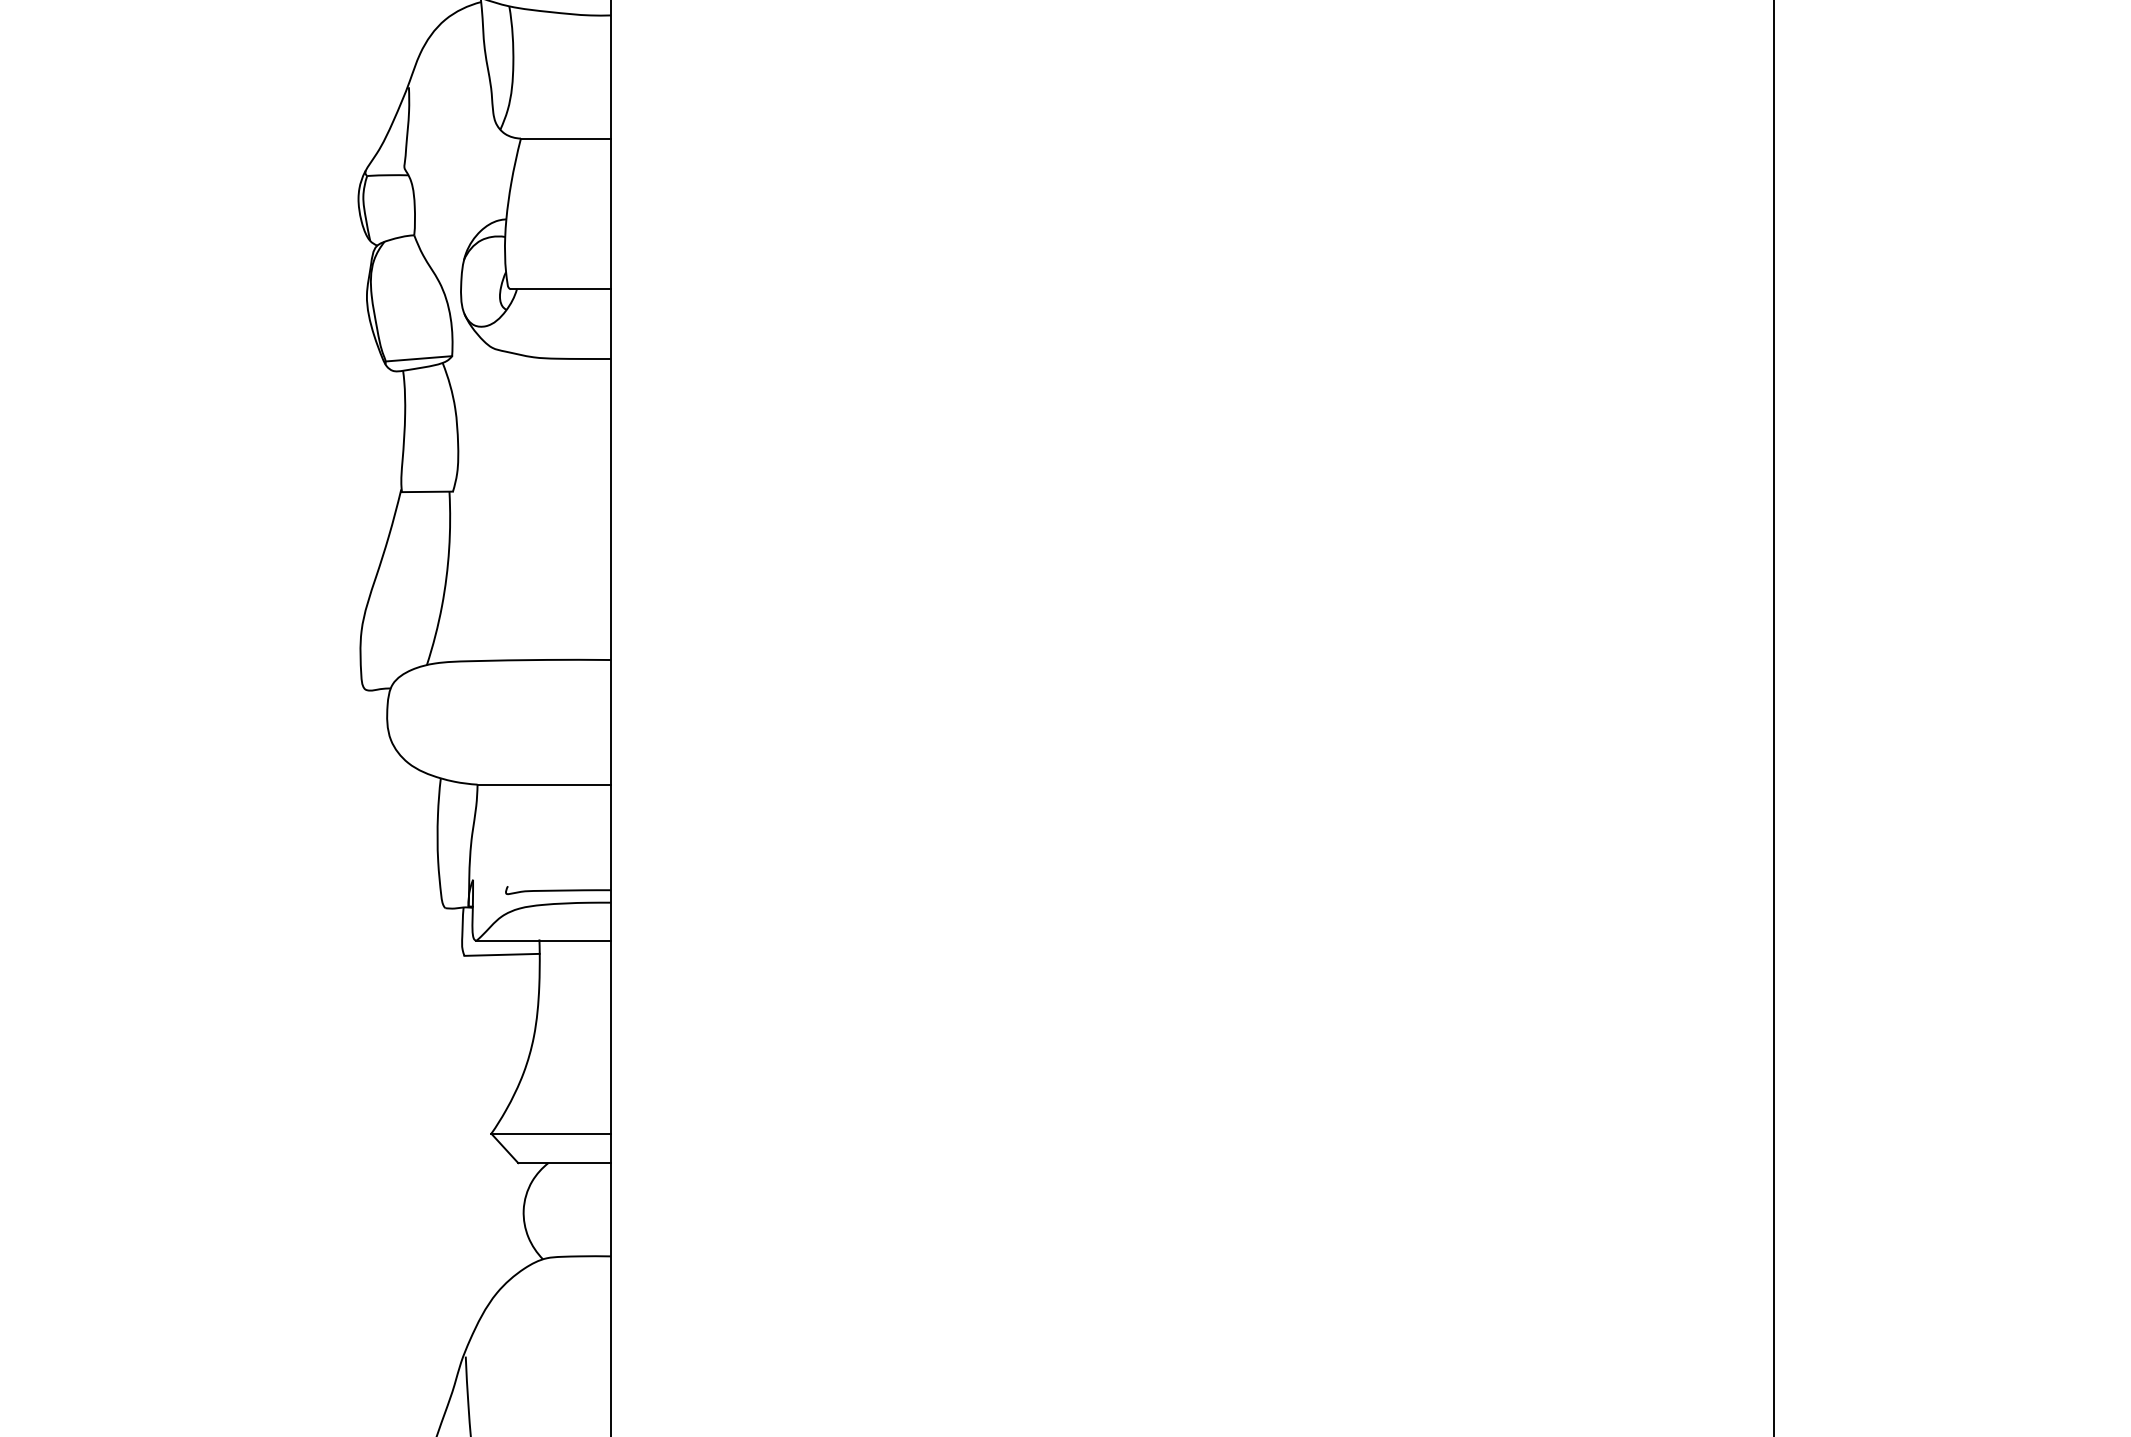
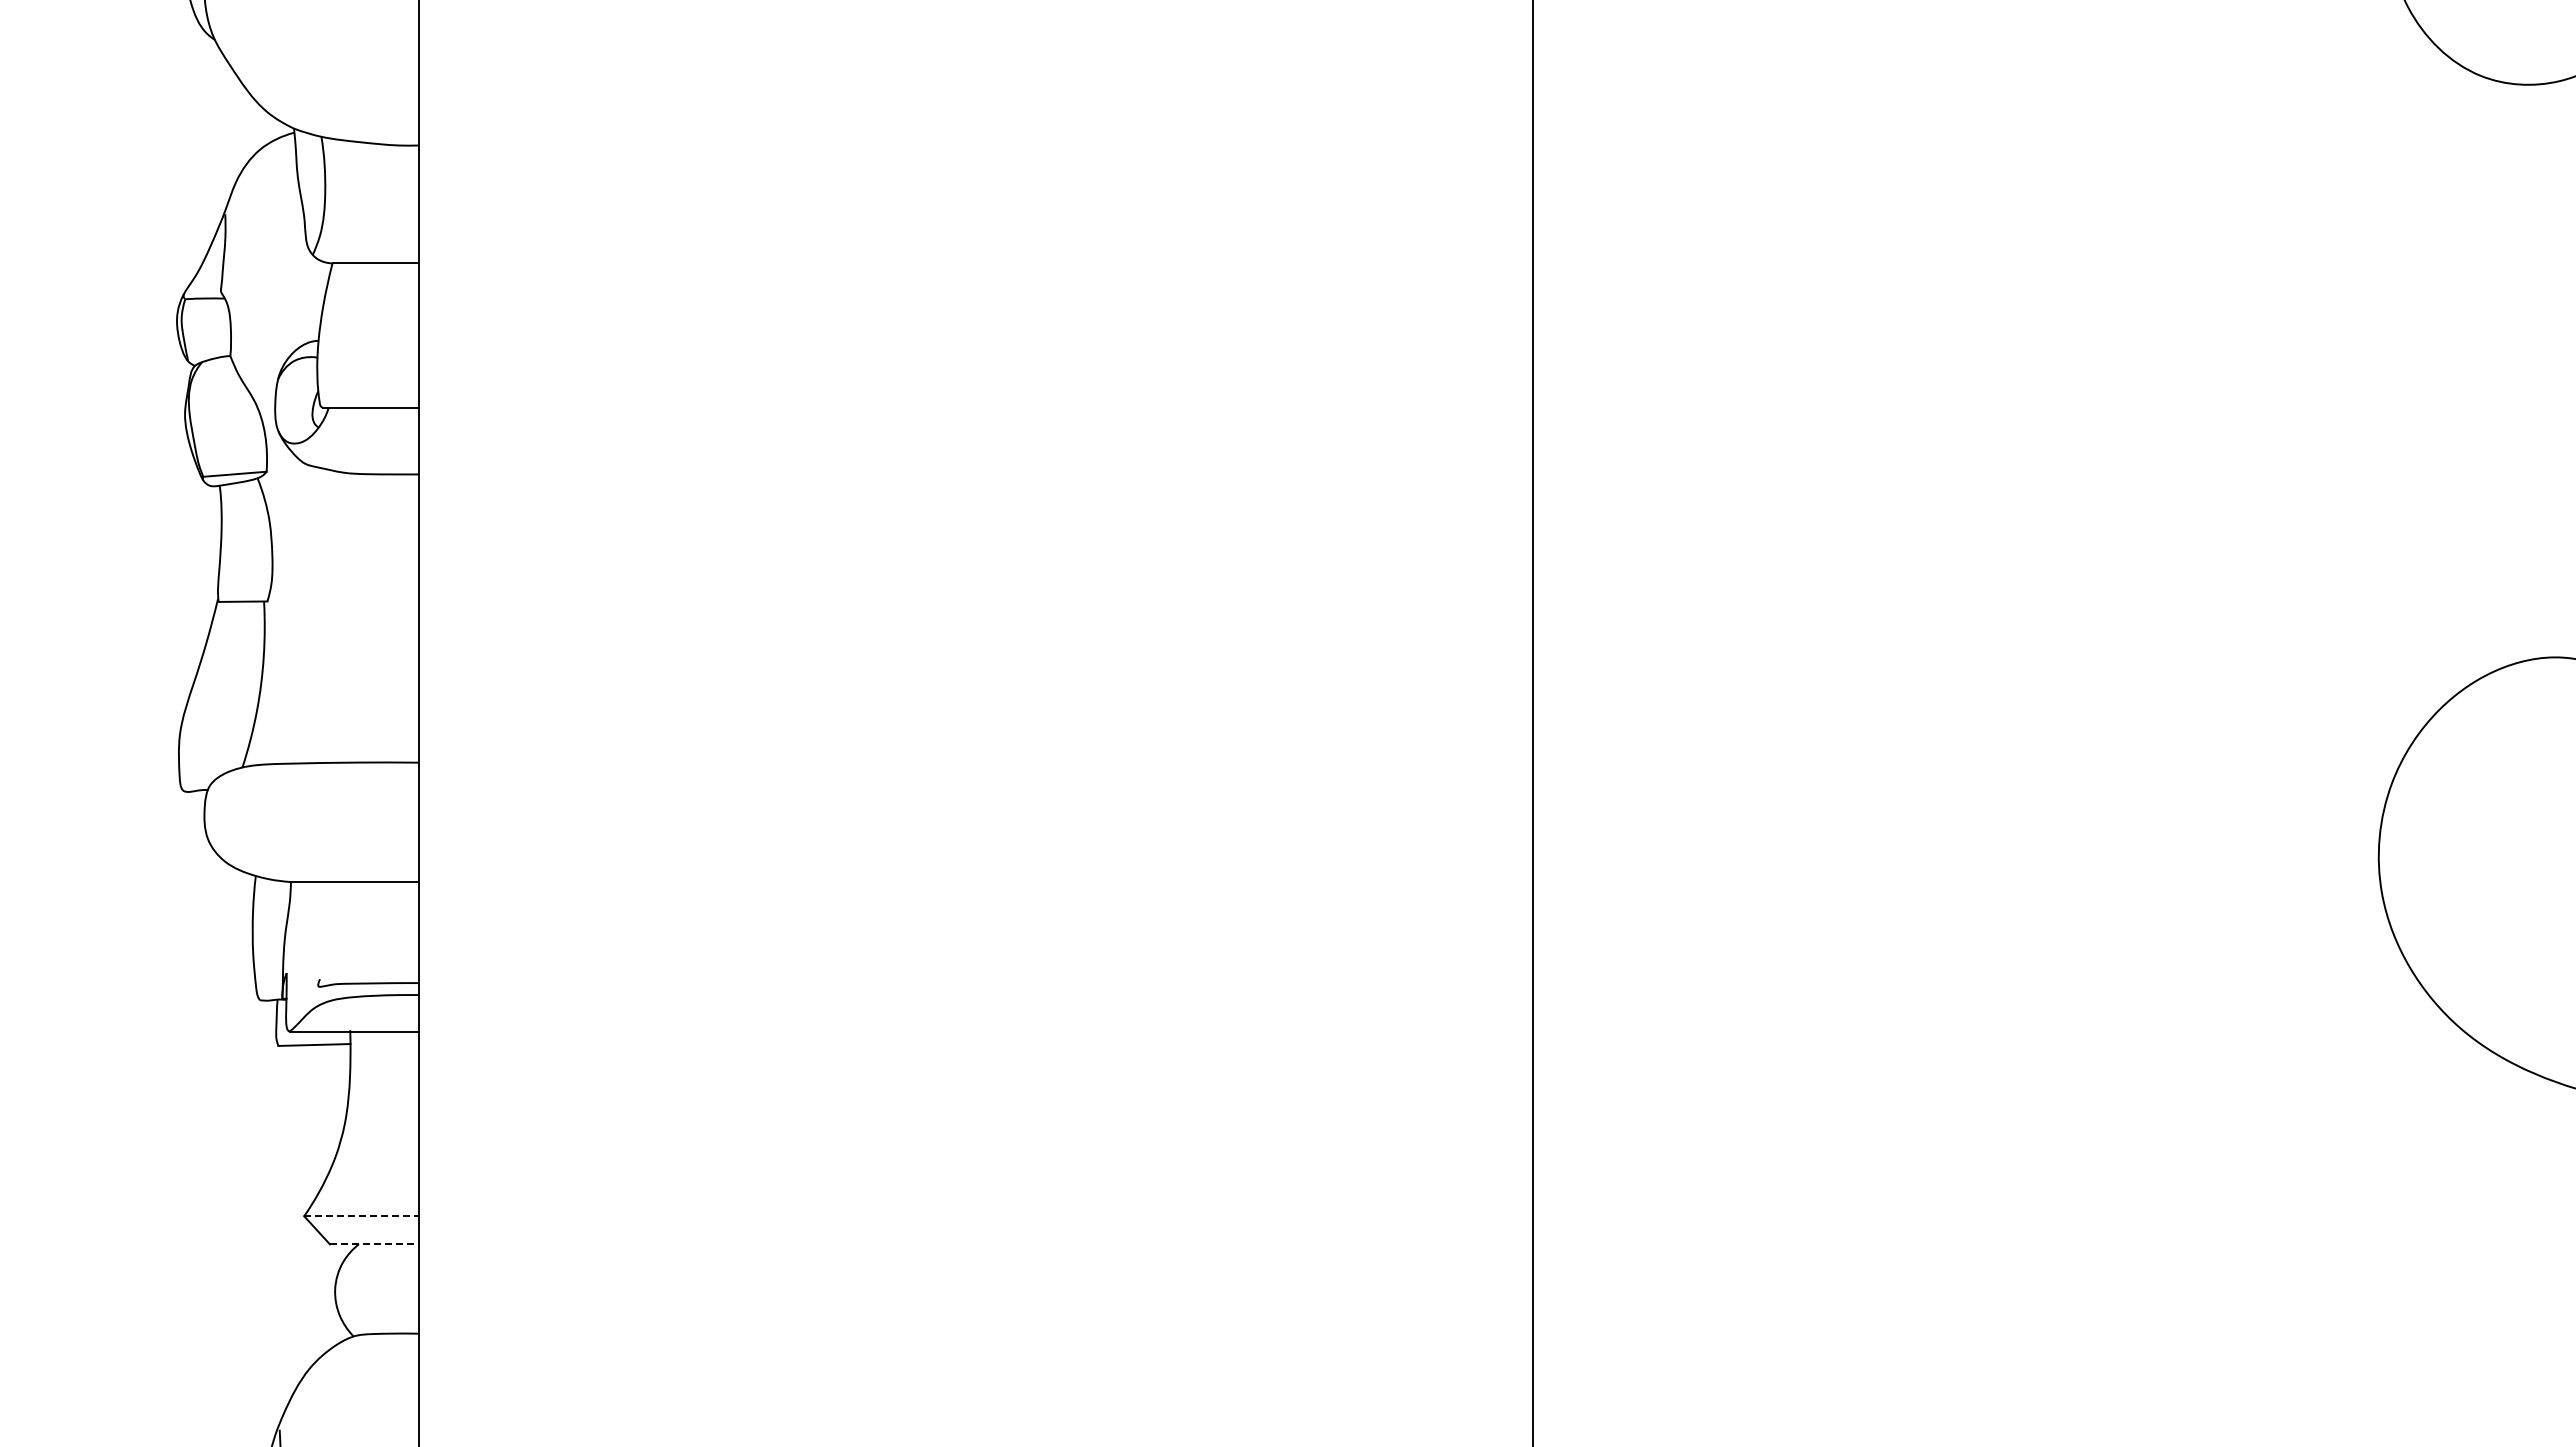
line: (551, 1133) -> (361, 1216), solid -> dashed
line: (564, 1163) -> (374, 1244), solid -> dashed

